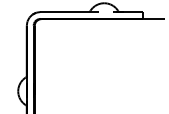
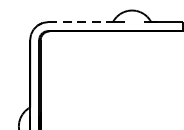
line: (65, 12) -> (81, 22), solid -> dashed

